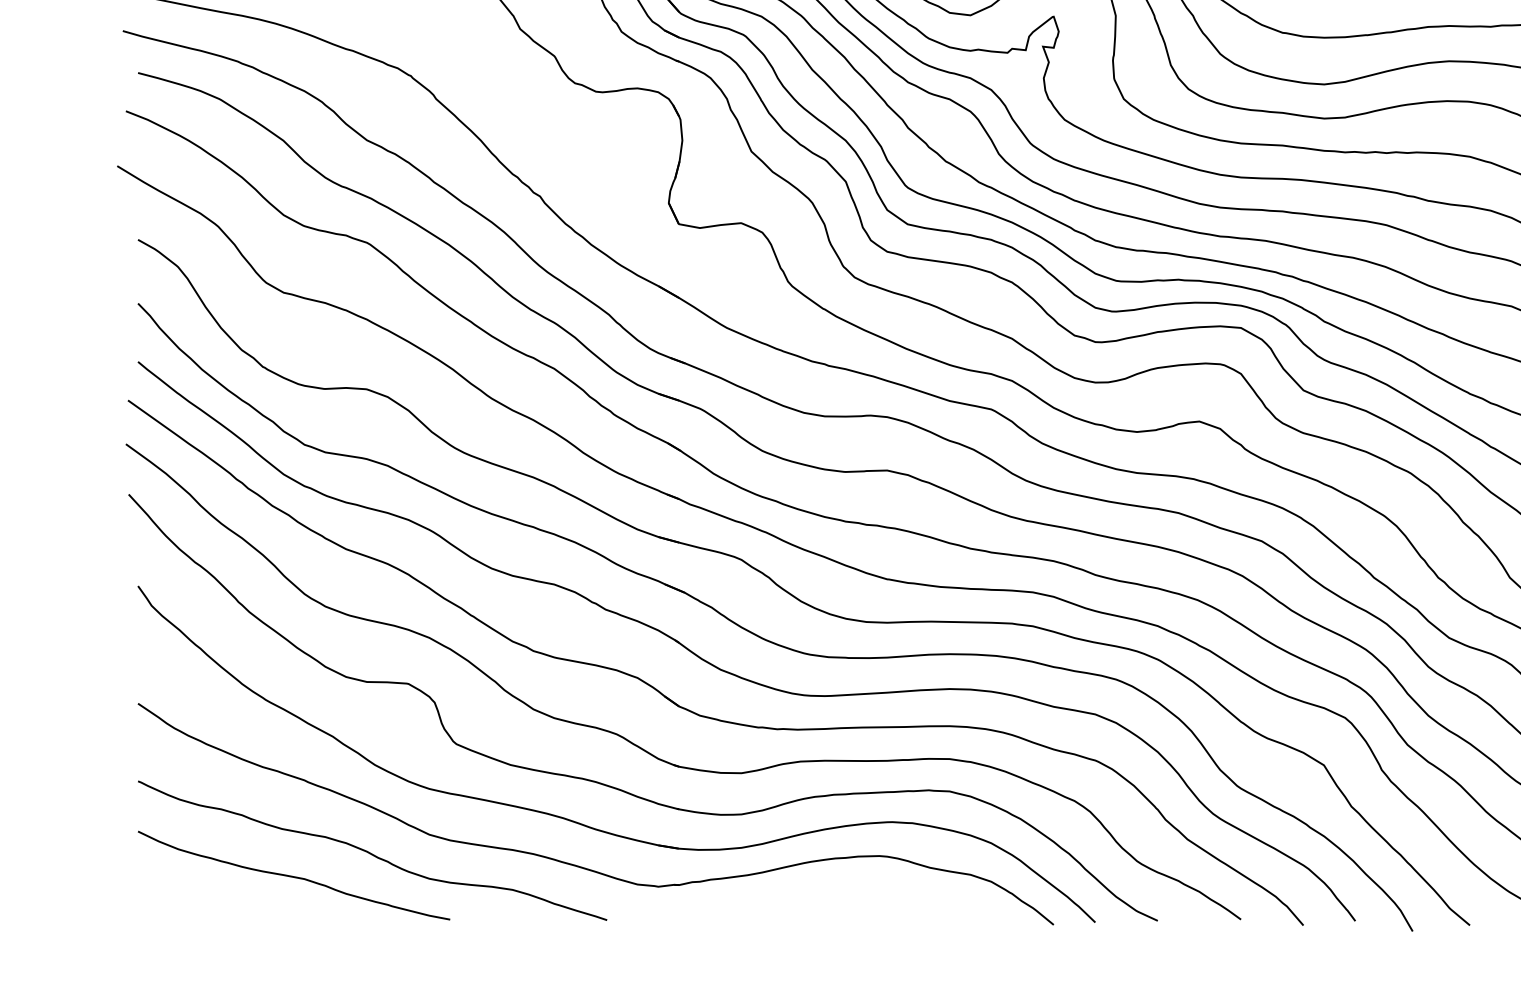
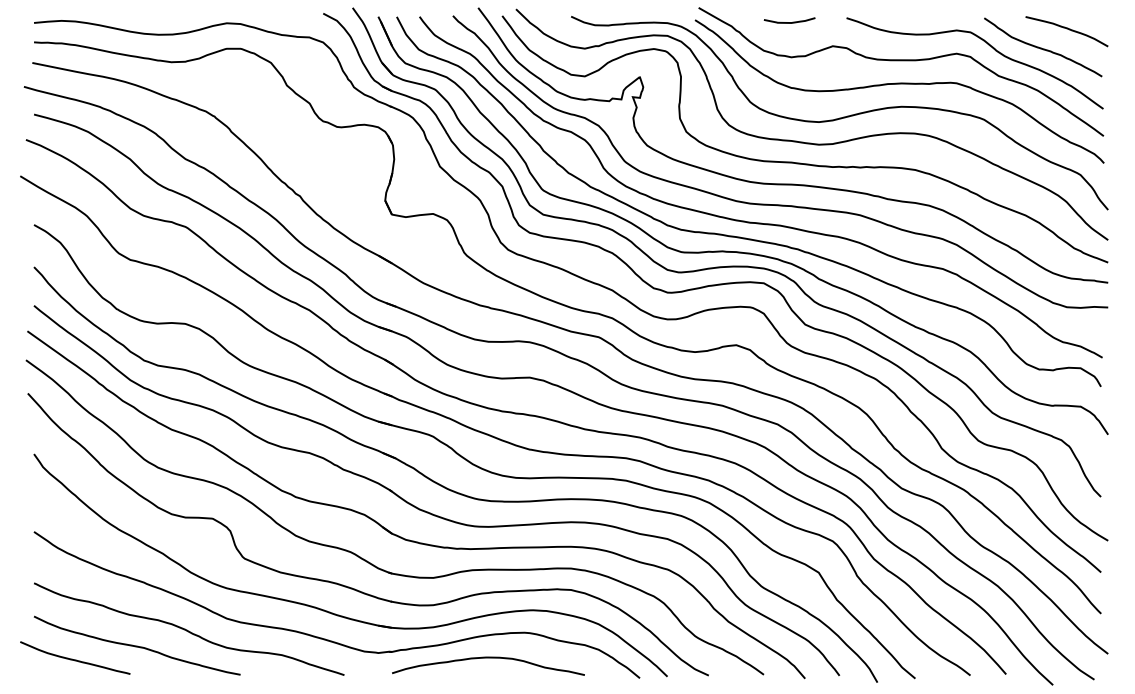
curve: (824, 894) -> (488, 658), added
curve: (200, 896) -> (75, 659), added

